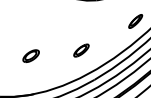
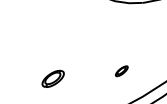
part: (81, 50) -> (121, 71), size x0.6

